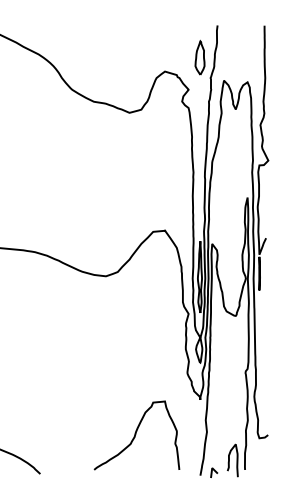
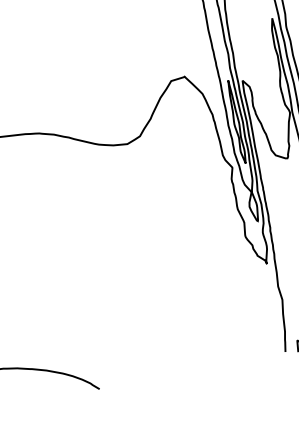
curve: (136, 434) -> (201, 319), removed

